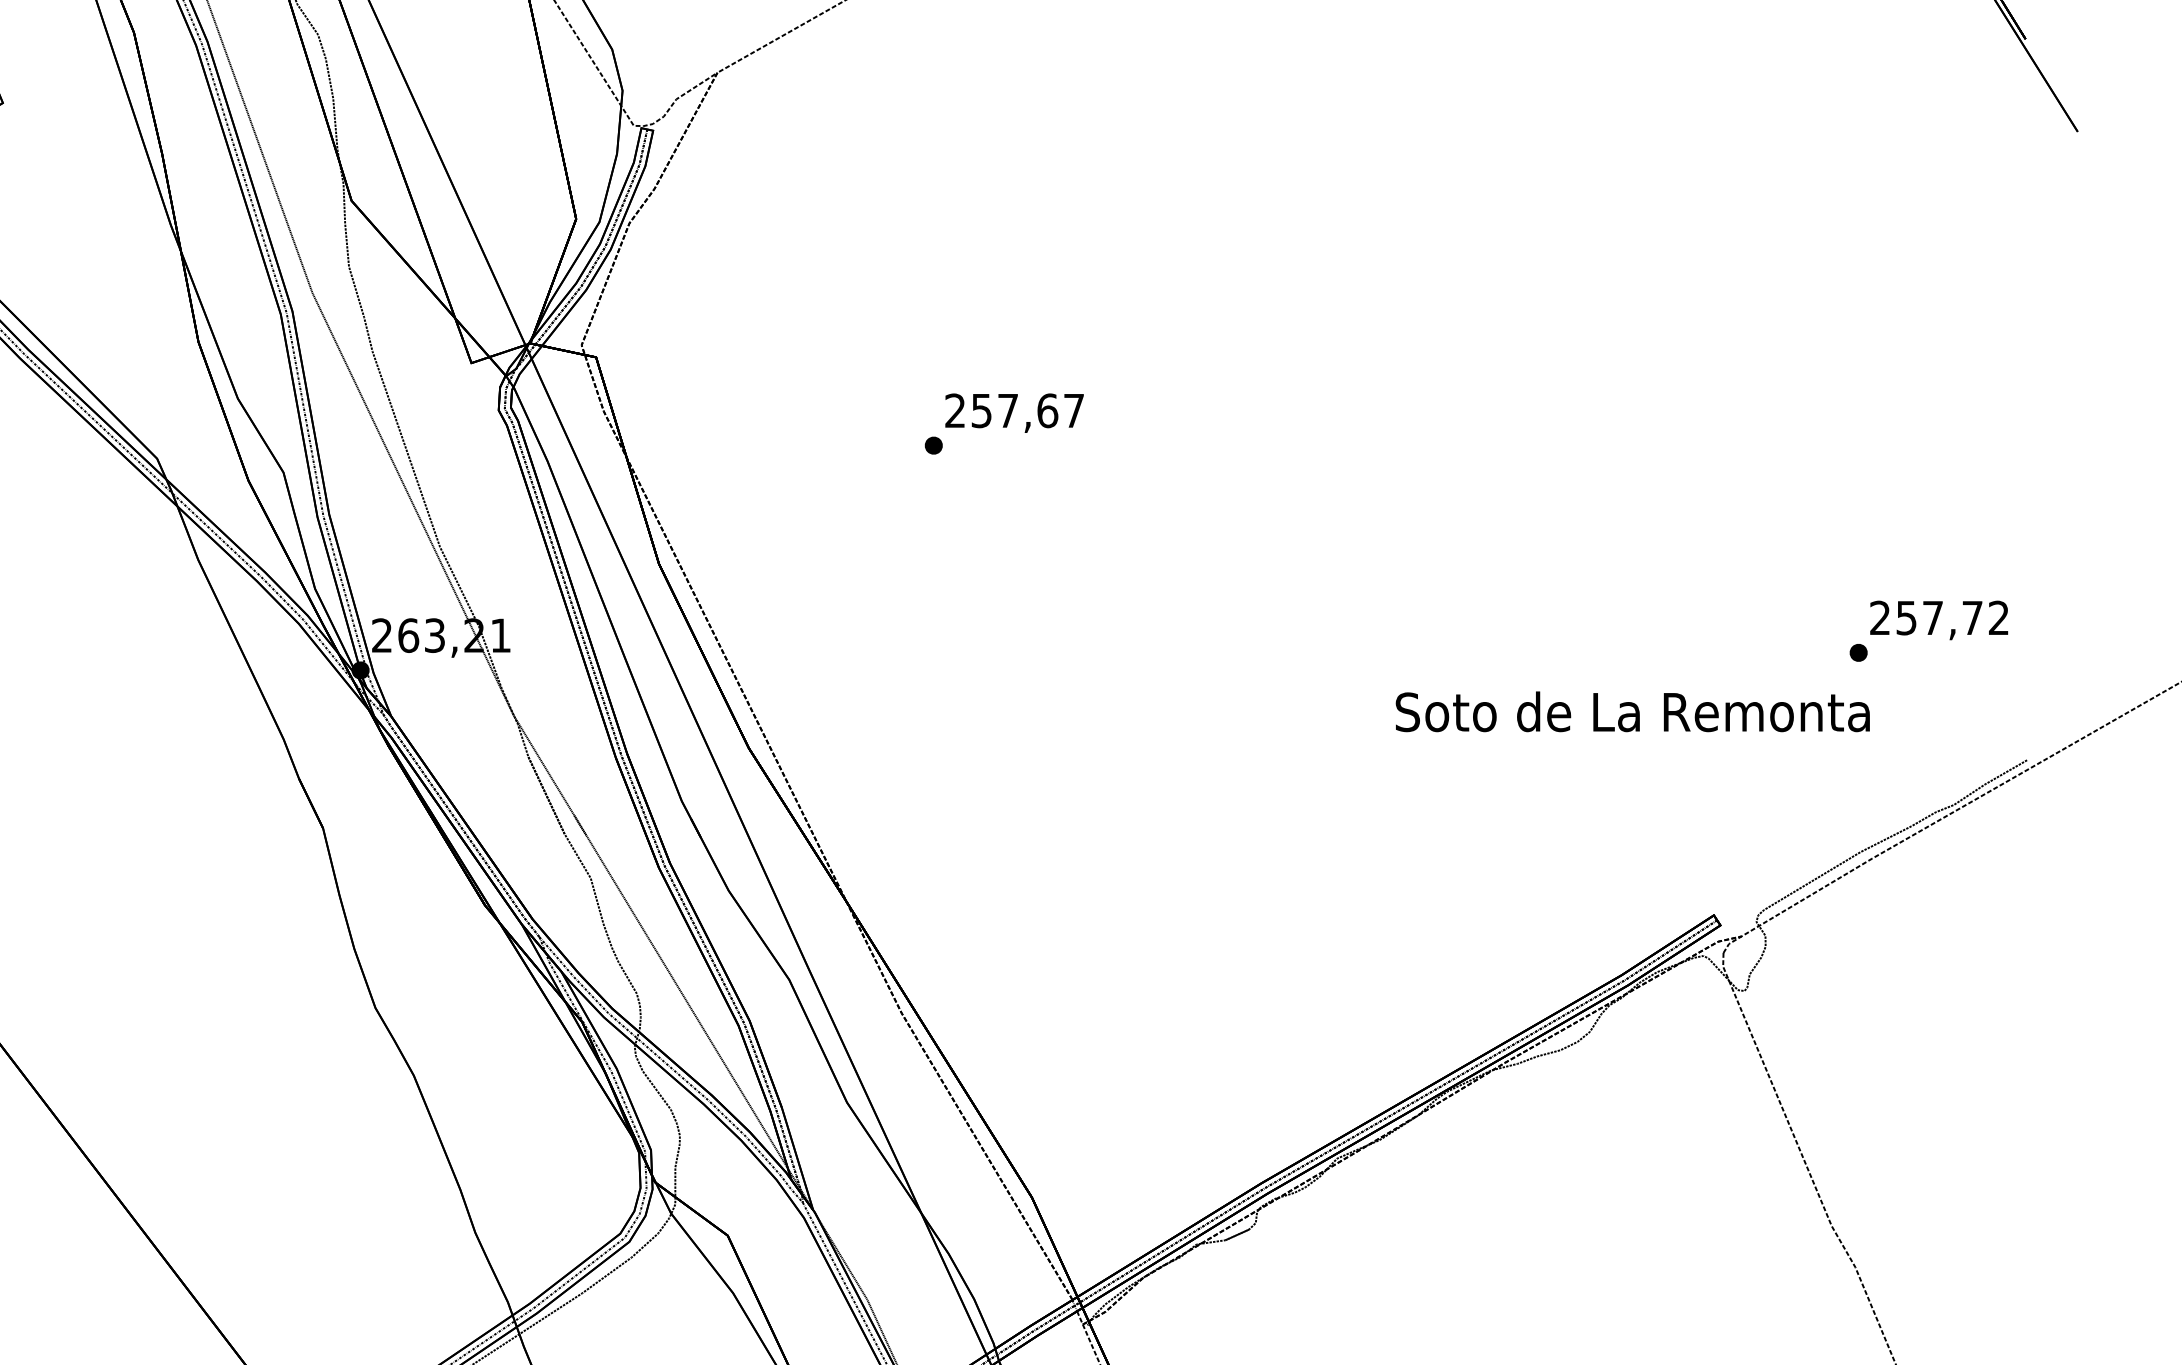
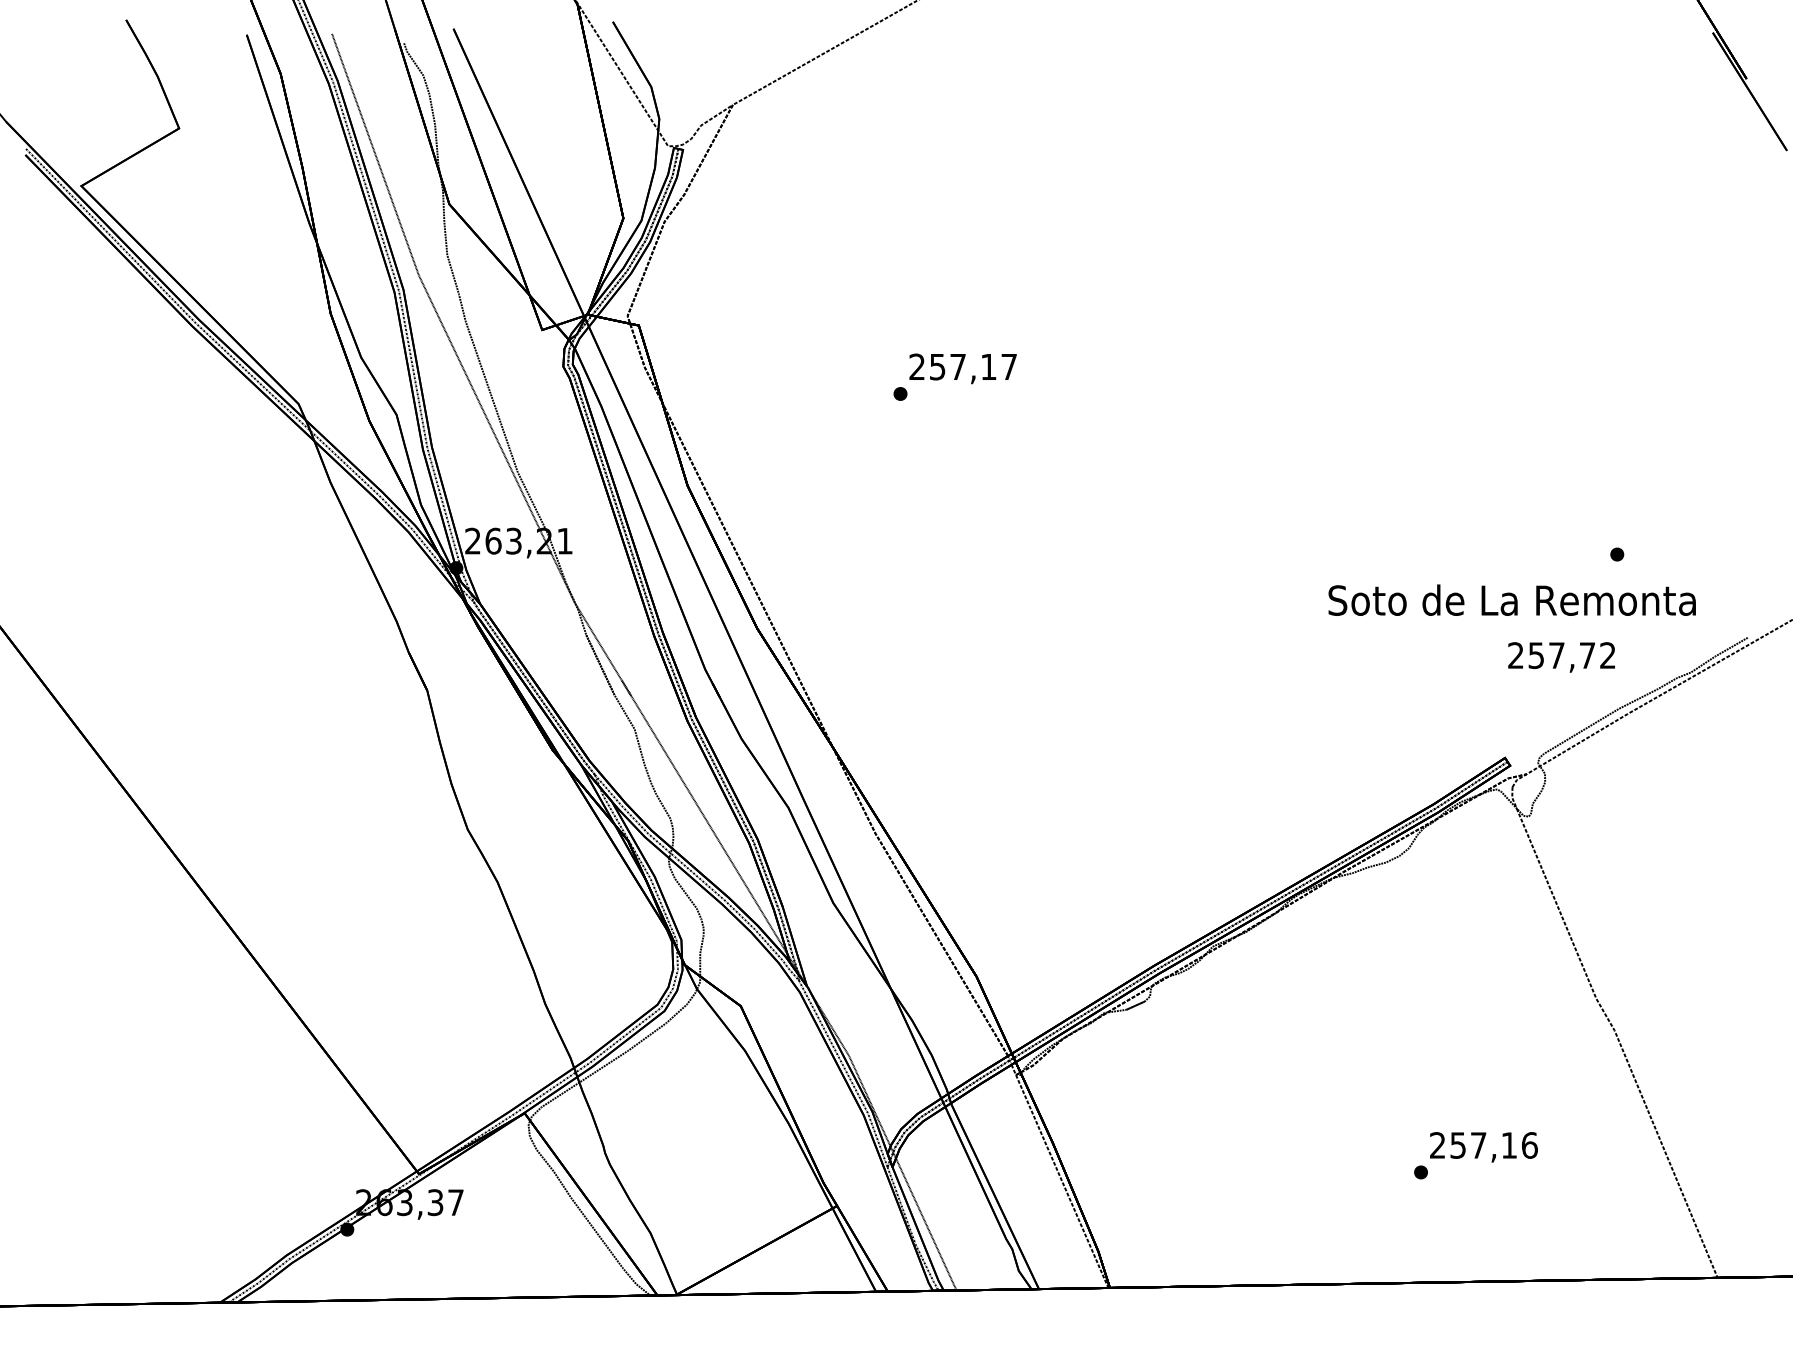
text: (1047, 410) -> (988, 366), 257,67 -> 257,17
text: (1938, 620) -> (1561, 657), moved
text: (1631, 710) -> (1511, 599), moved

